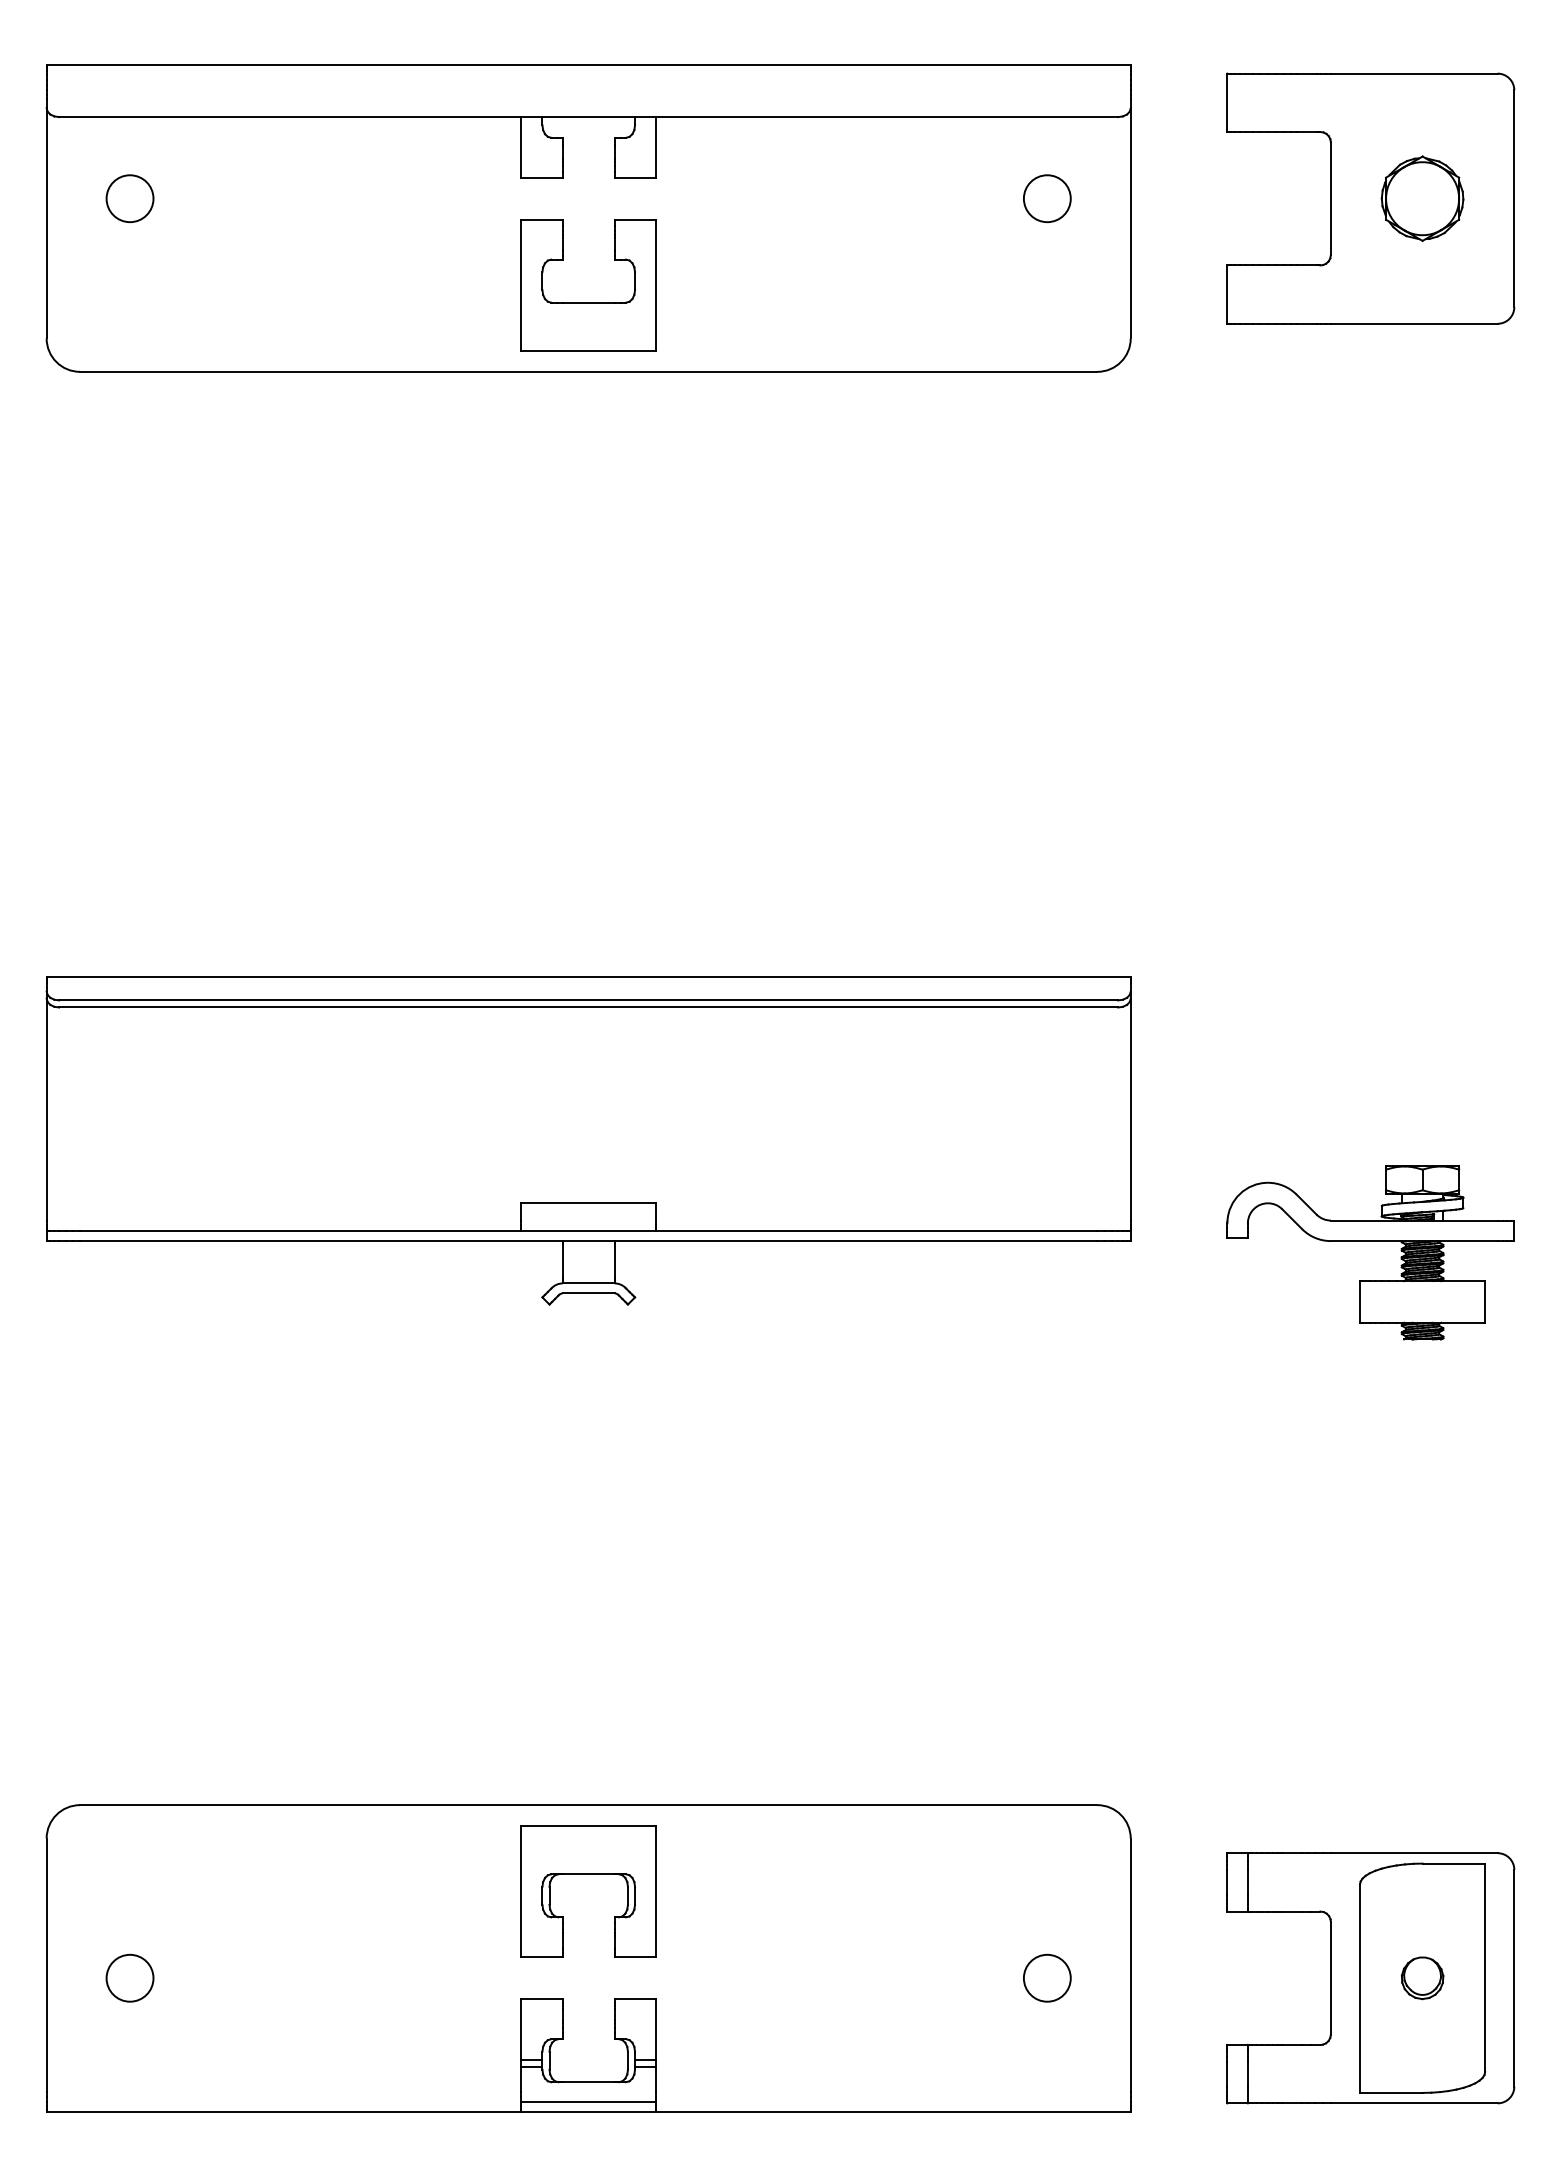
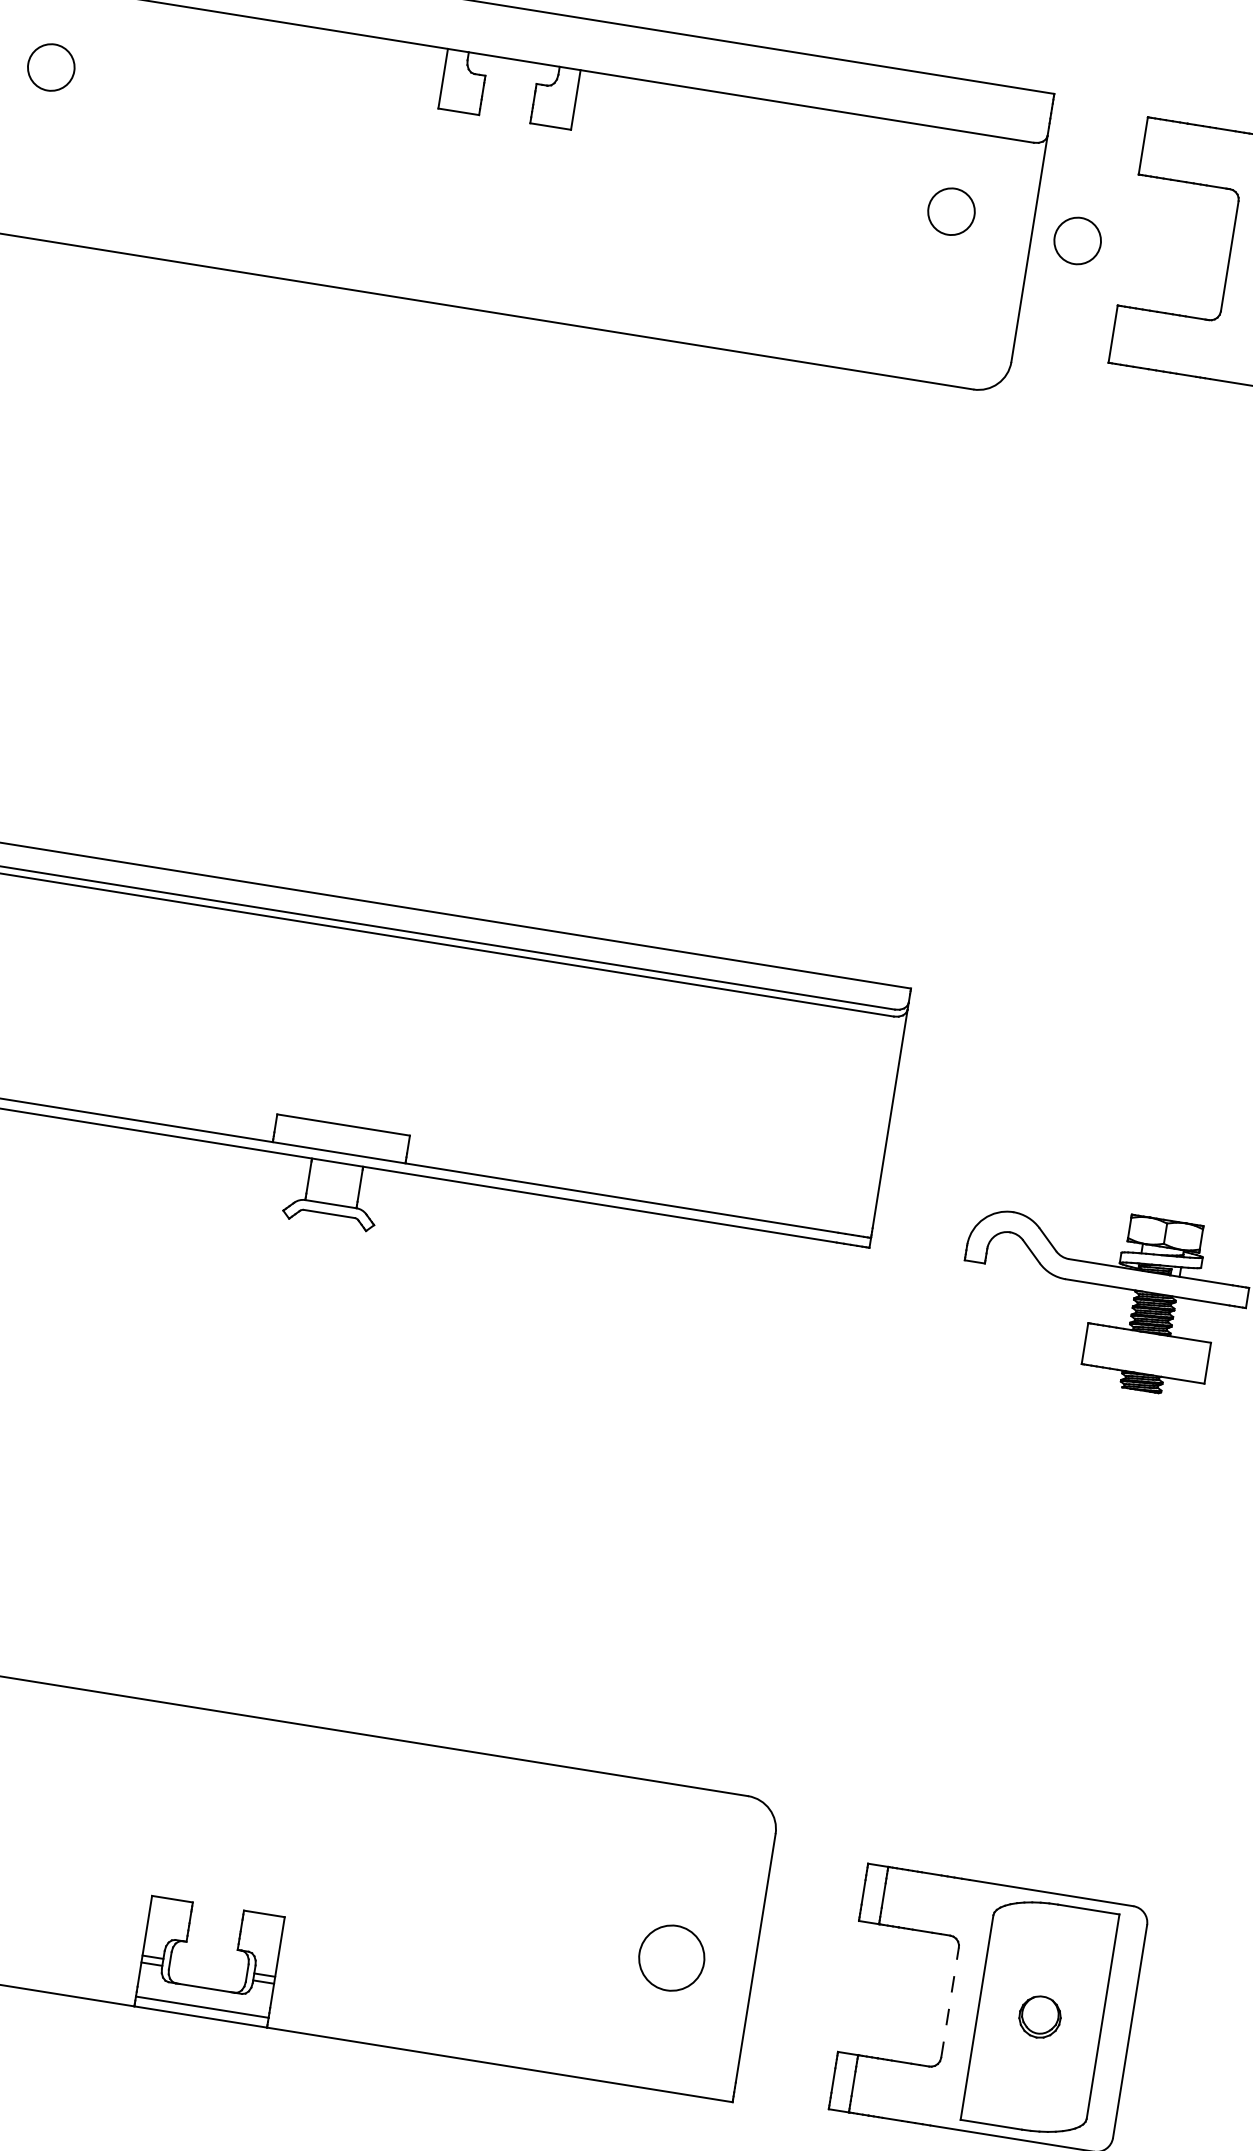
circle: (1177, 207) -> (1077, 240), added
part: (588, 302) -> (484, 241), removed
part: (588, 1874) -> (237, 1784), removed
circle: (1046, 1977) -> (671, 1957), size x1.4
line: (1330, 1977) -> (949, 2001), solid -> dashed

